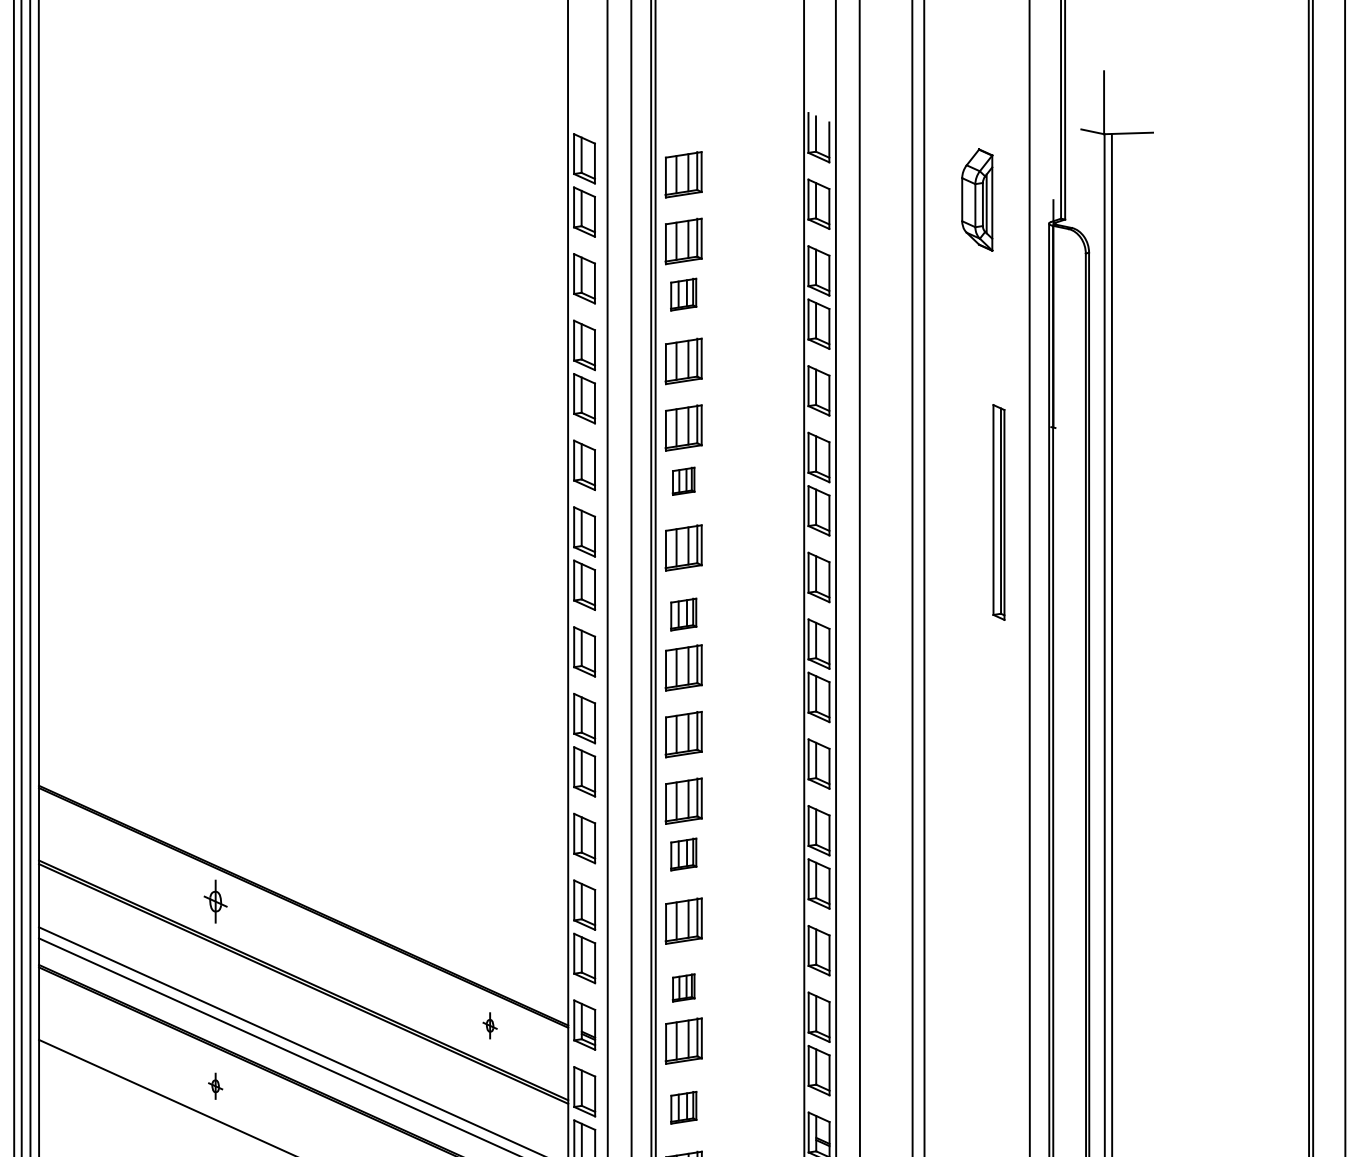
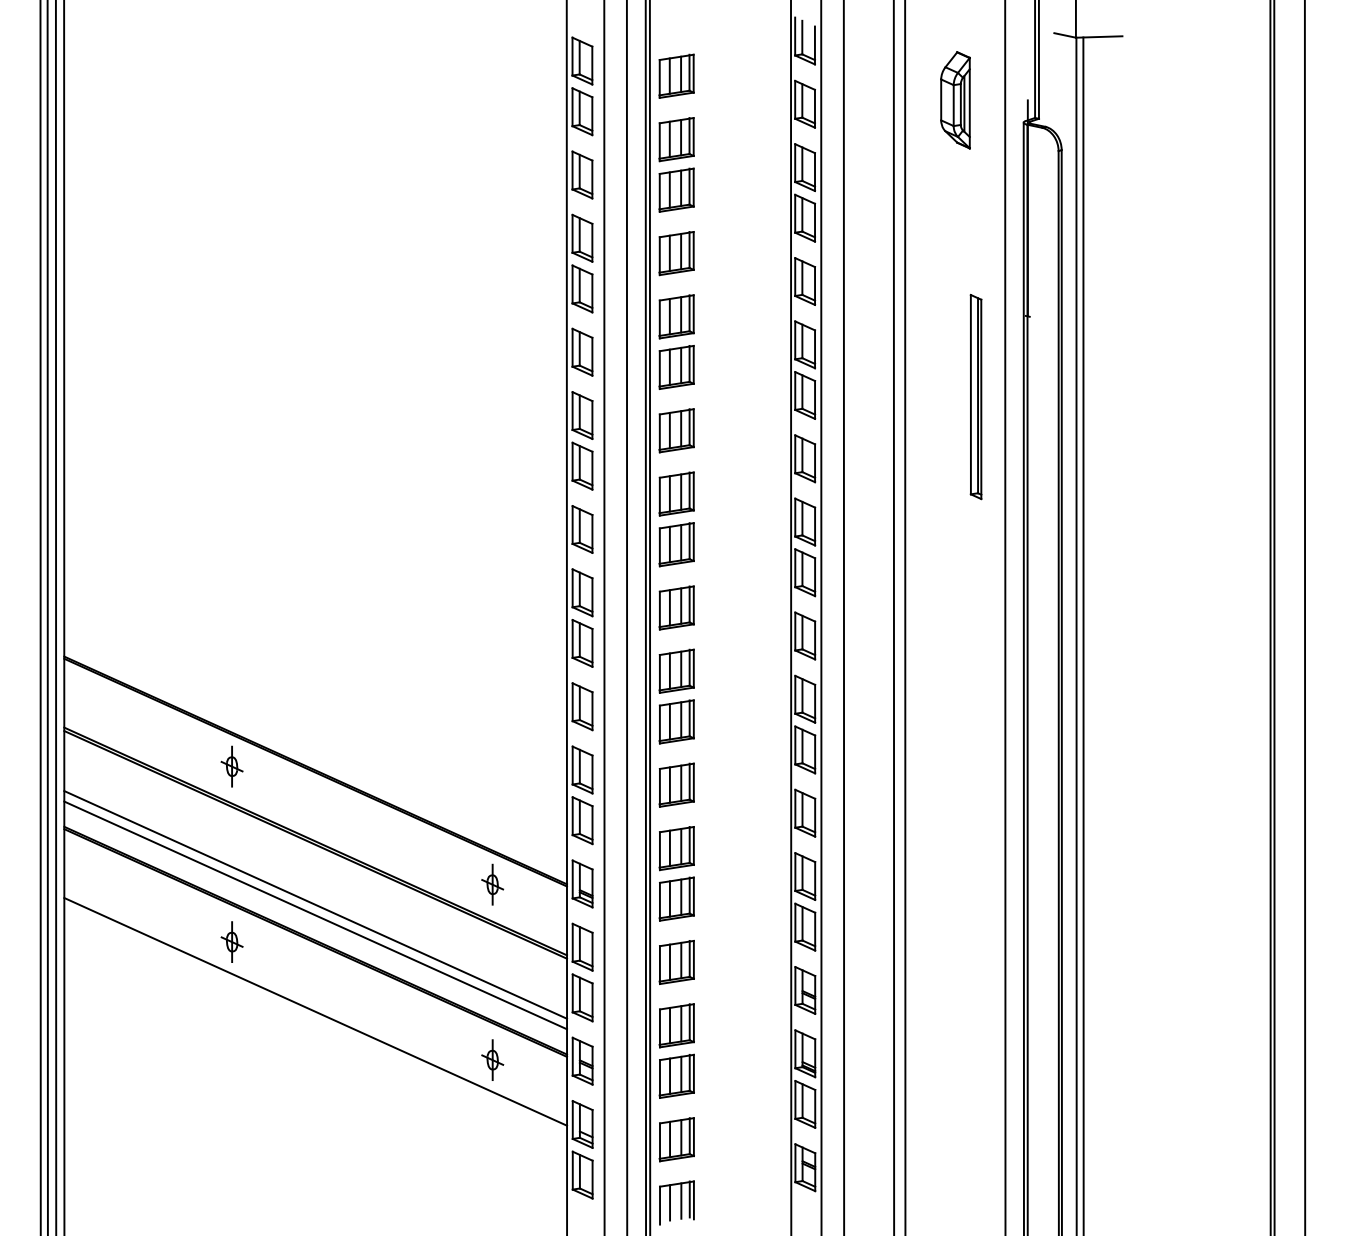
part: (683, 294) -> (676, 189), size x1.43
part: (683, 481) -> (676, 367), size x1.67
part: (683, 614) -> (676, 493), size x1.43
part: (683, 854) -> (676, 721), size x1.43
part: (683, 987) -> (676, 848), size x1.67
part: (489, 1025) -> (492, 884), size x1.67
part: (215, 1085) -> (231, 941), size x1.67
part: (683, 1107) -> (676, 962), size x1.43

